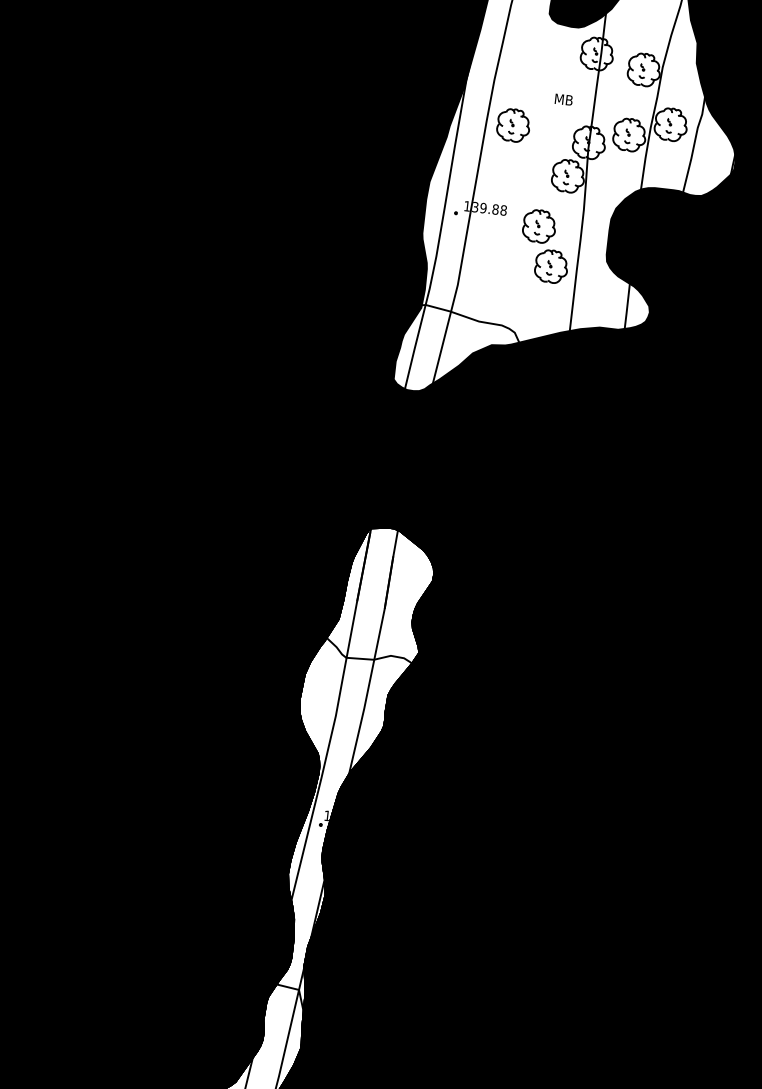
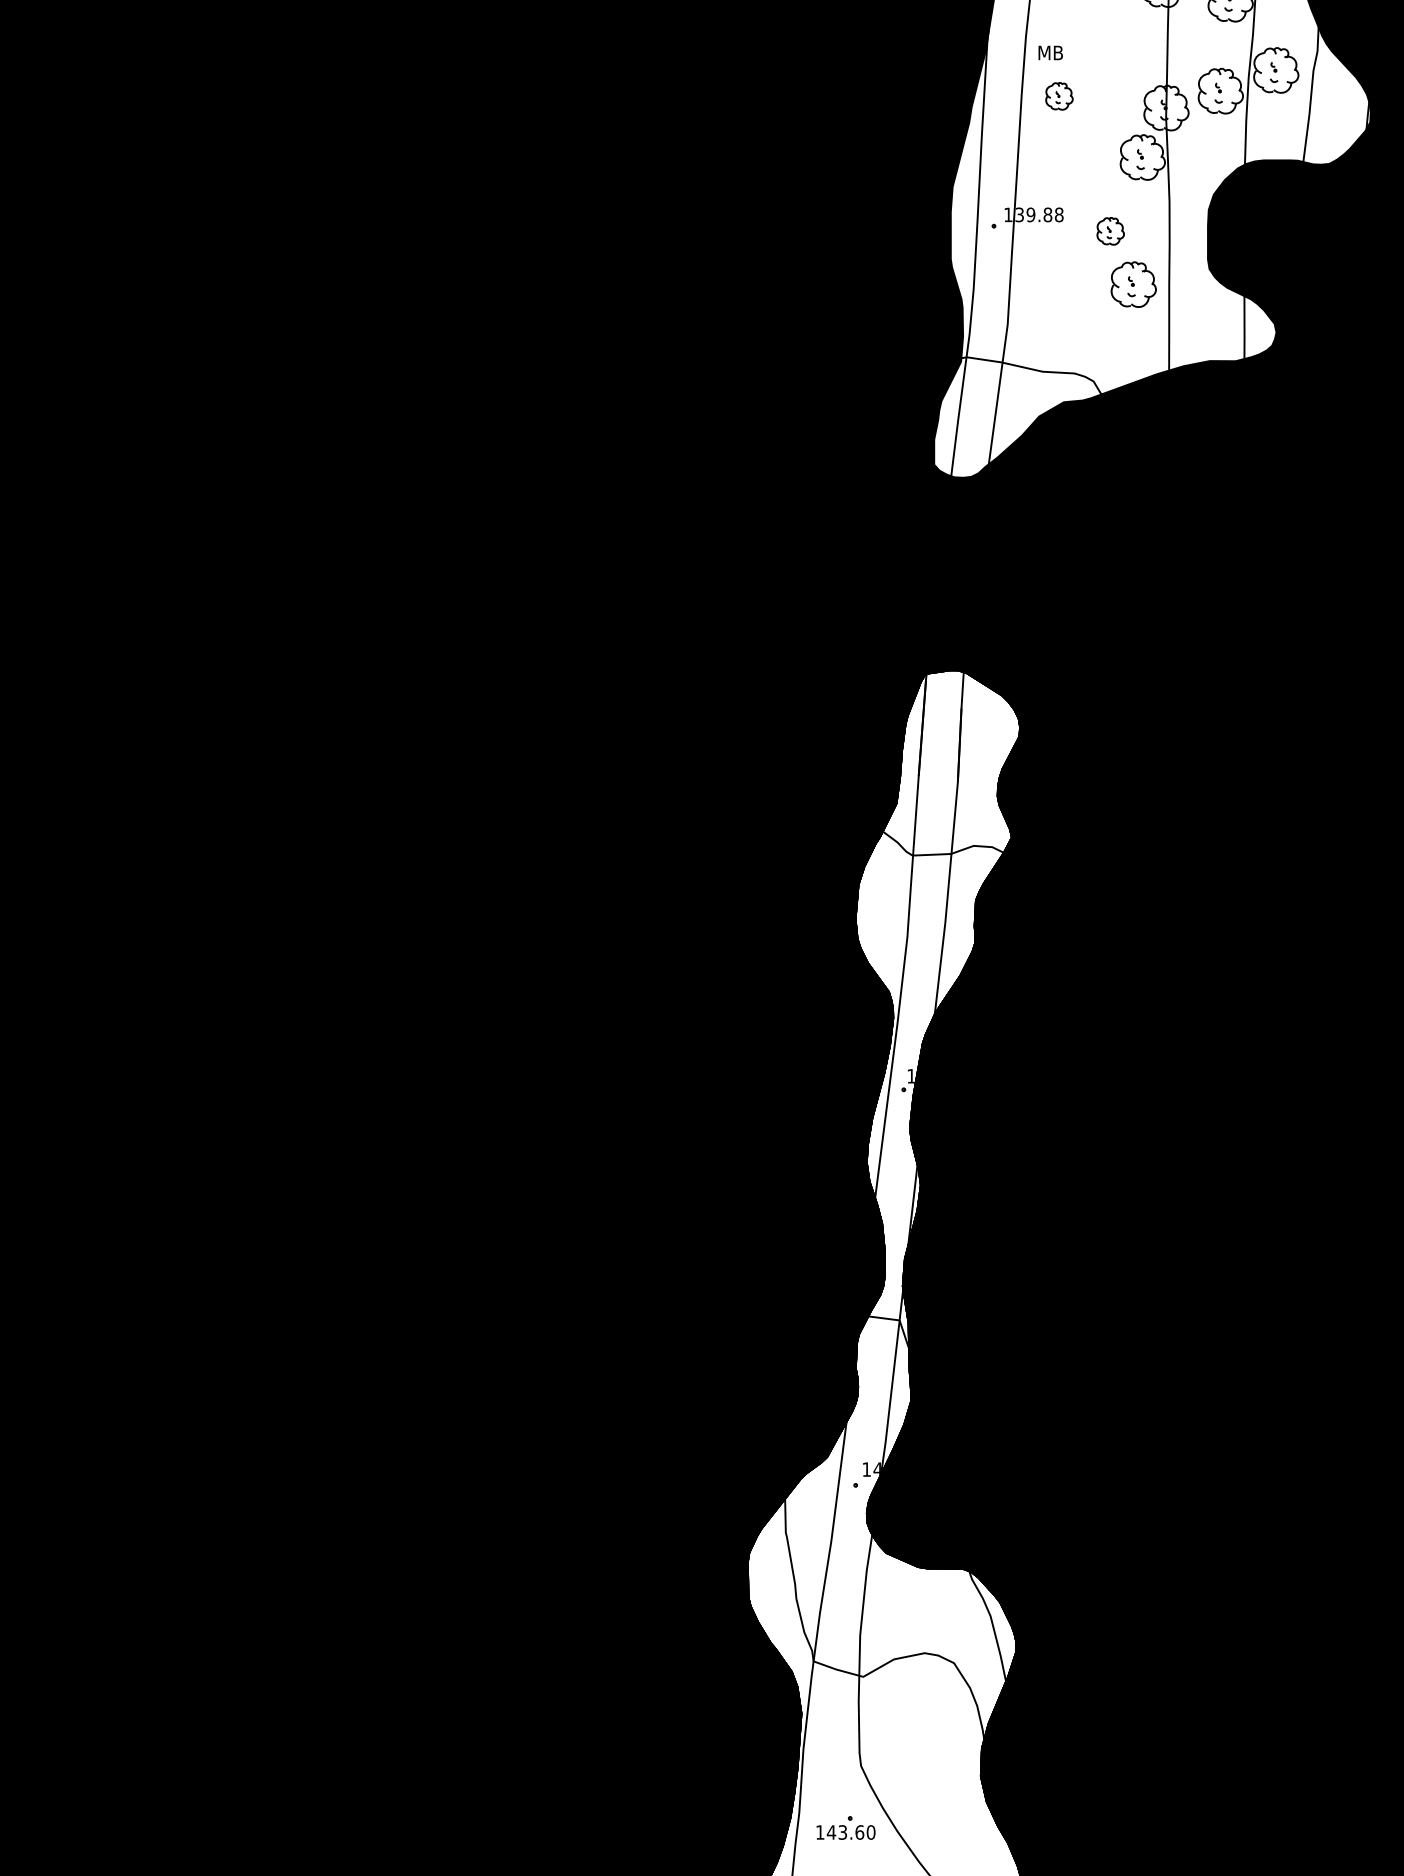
text: (563, 99) -> (1050, 52), moved
part: (513, 125) -> (1059, 96), size x0.6
part: (539, 226) -> (1110, 231), size x0.6

